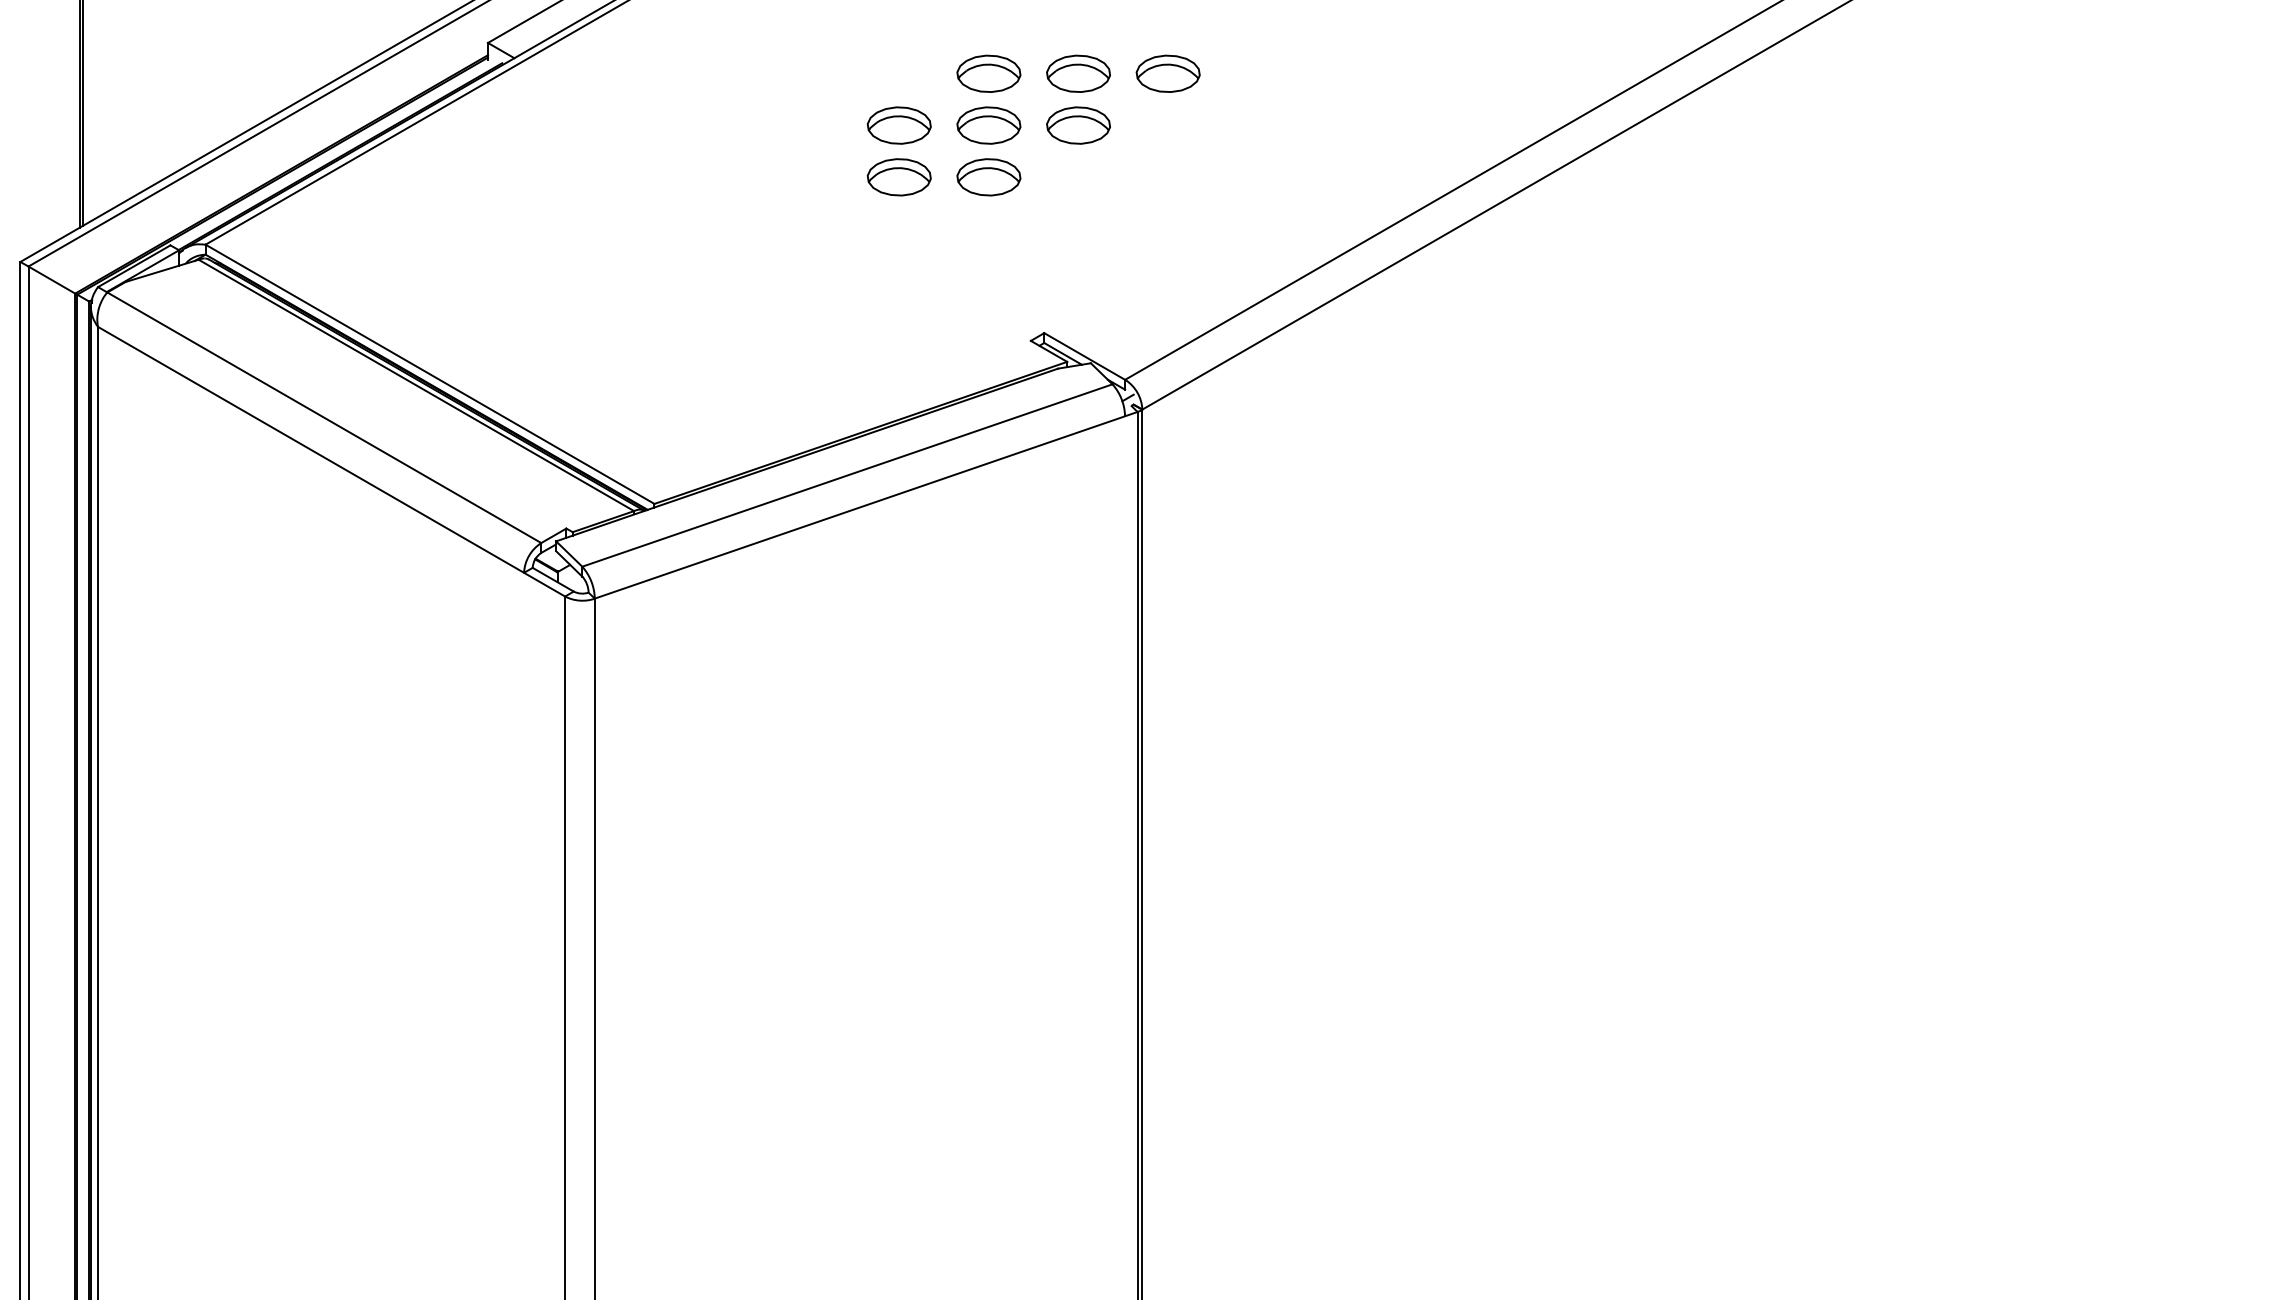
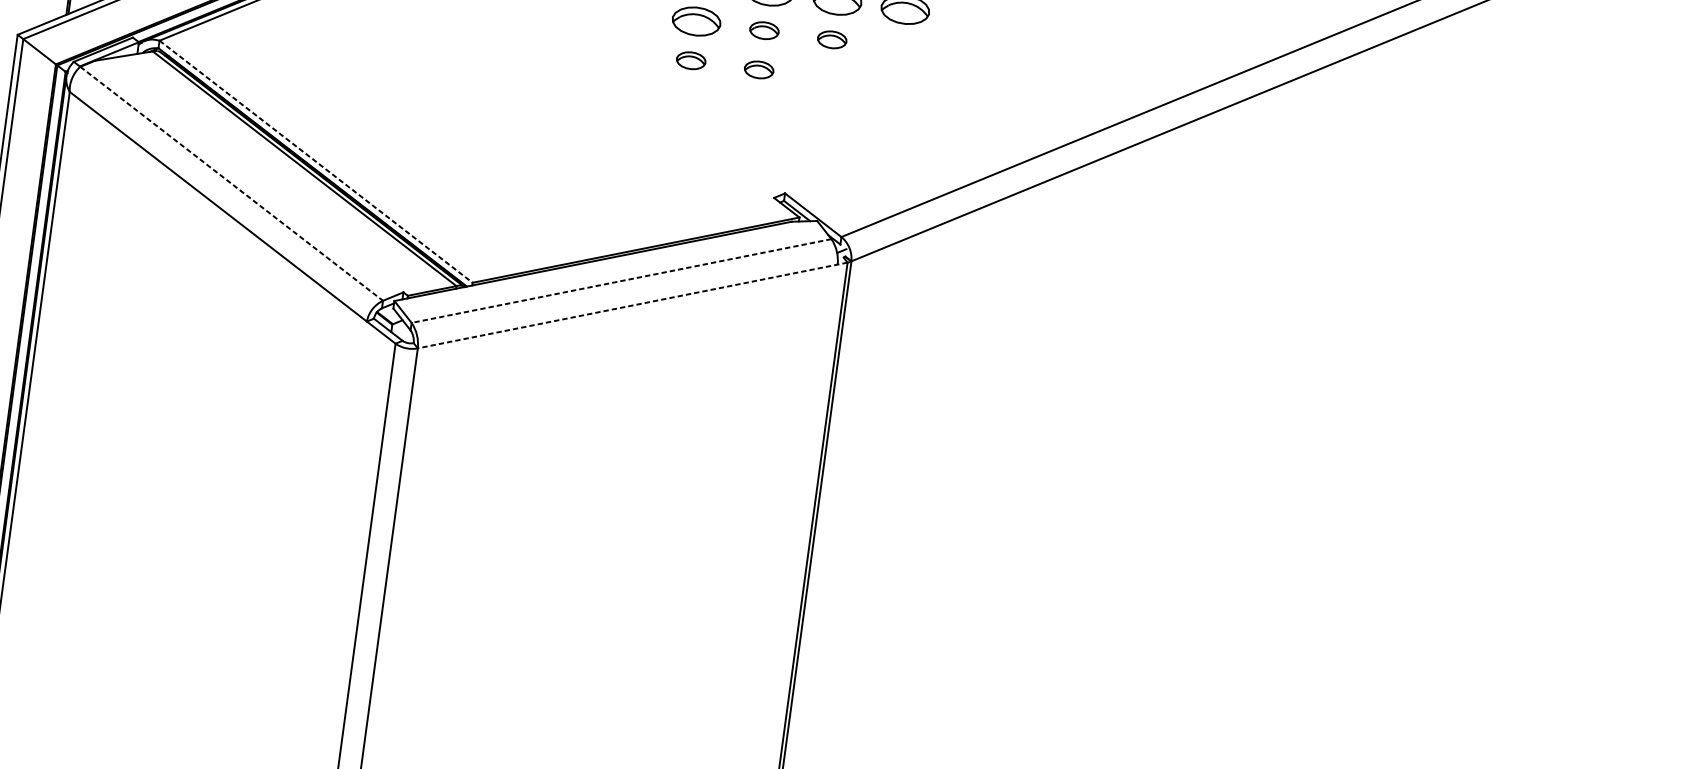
part: (988, 125) -> (764, 30), size x0.6
part: (1078, 125) -> (832, 39), size x0.6
part: (898, 177) -> (690, 60), size x0.6
part: (988, 177) -> (758, 69), size x0.6
line: (430, 374) -> (316, 161), solid -> dashed
line: (324, 417) -> (231, 183), solid -> dashed
line: (846, 475) -> (620, 280), solid -> dashed
line: (865, 505) -> (632, 305), solid -> dashed

